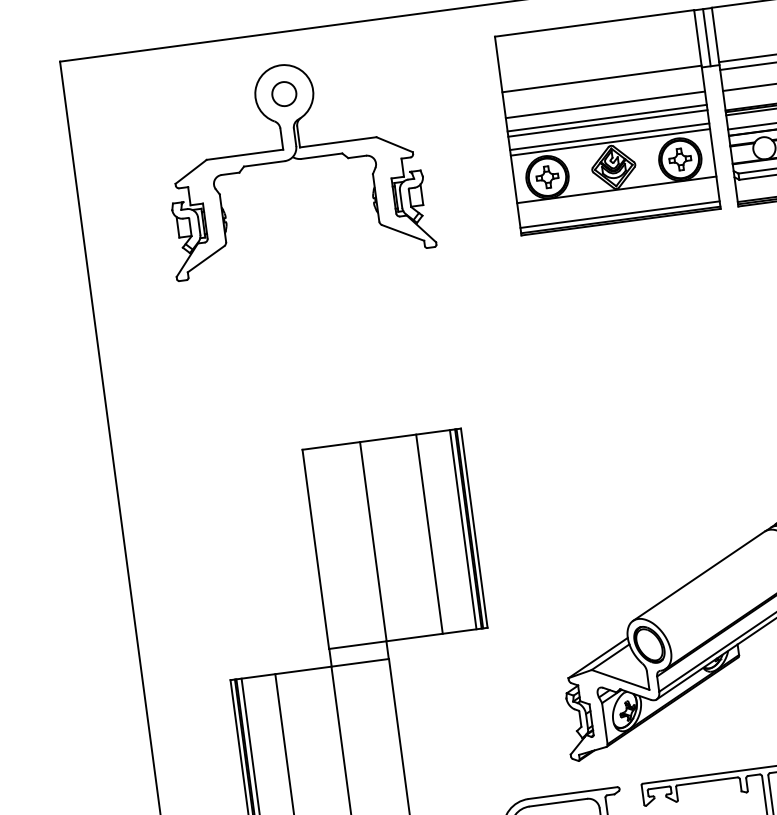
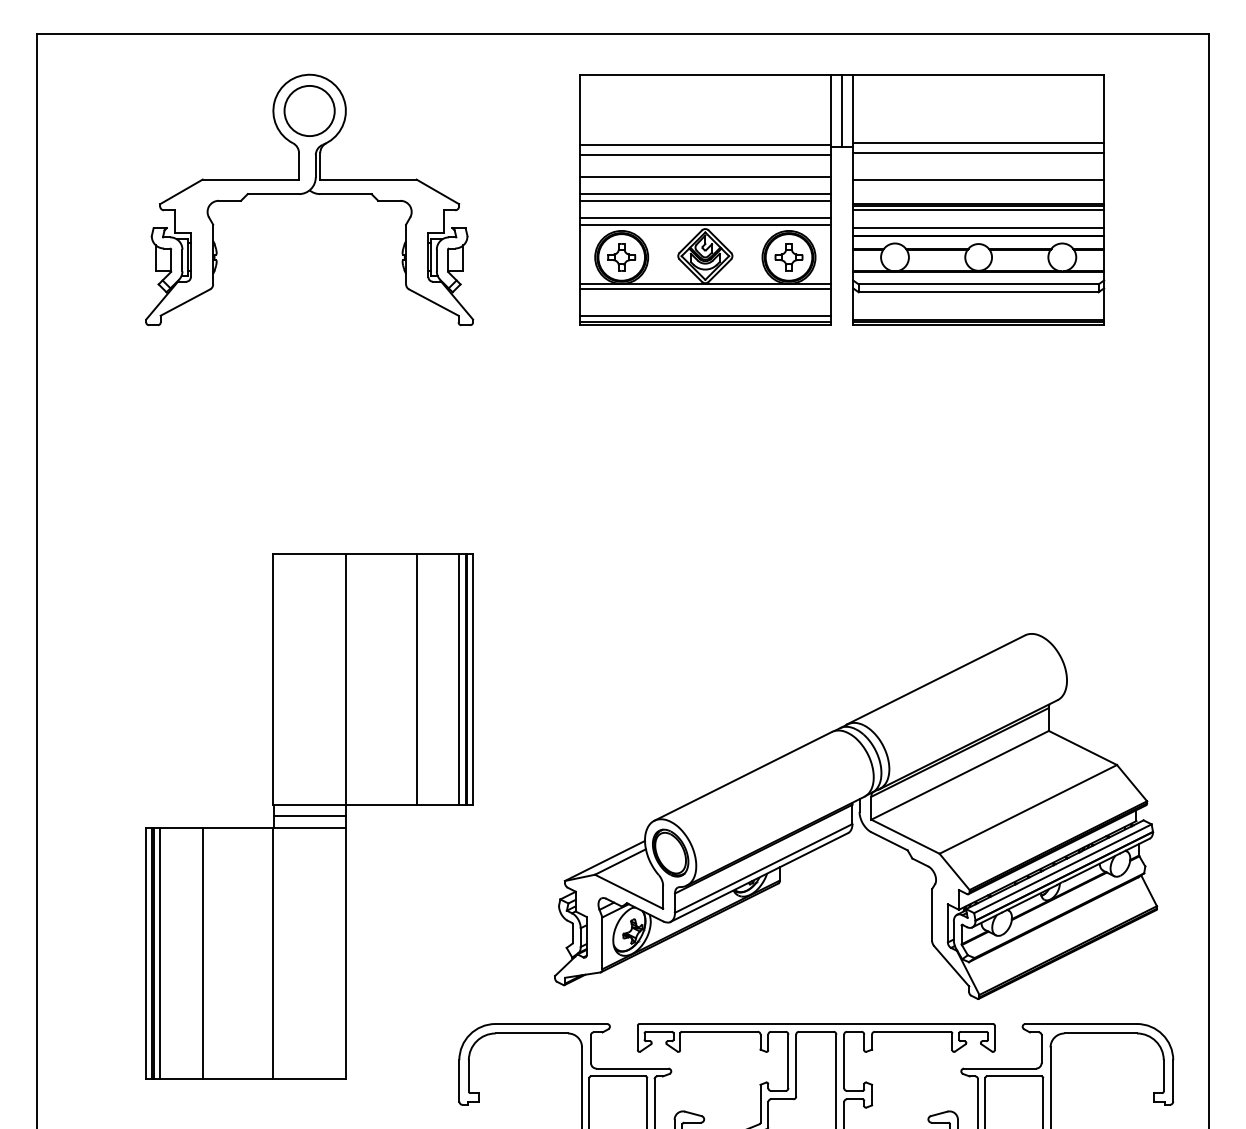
line: (602, 87) -> (704, 155), added
circle: (284, 93) -> (309, 110), size x1.67
line: (616, 193) -> (704, 289), added
line: (358, 654) -> (309, 816), added

